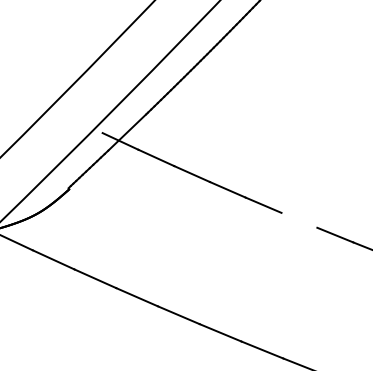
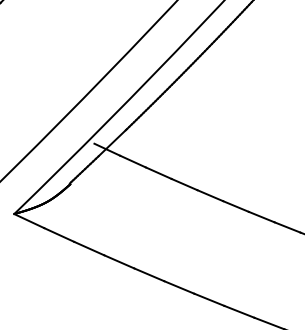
line: (298, 220) -> (235, 206), added

